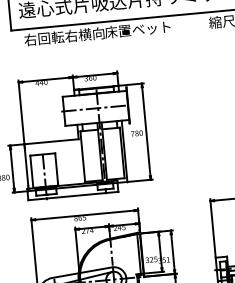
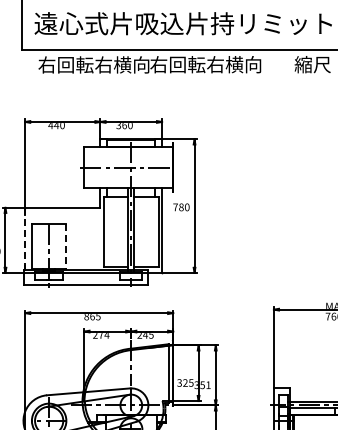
text: (144, 28) -> (205, 64), 床置ベット -> 右回転右横向
line: (26, 167) -> (25, 240), solid -> dashed
line: (56, 170) -> (66, 247), solid -> dashed

